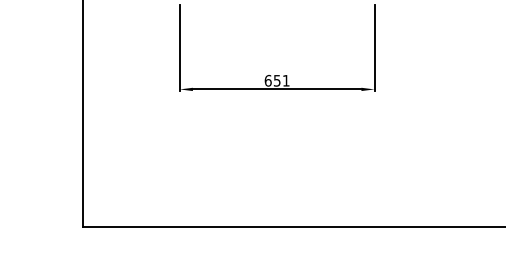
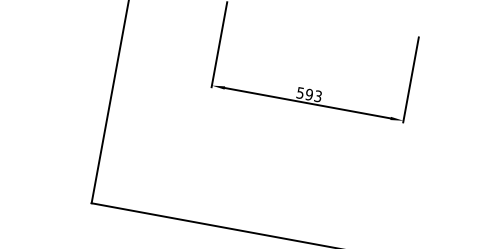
text: (276, 80) -> (308, 94), 651 -> 593

